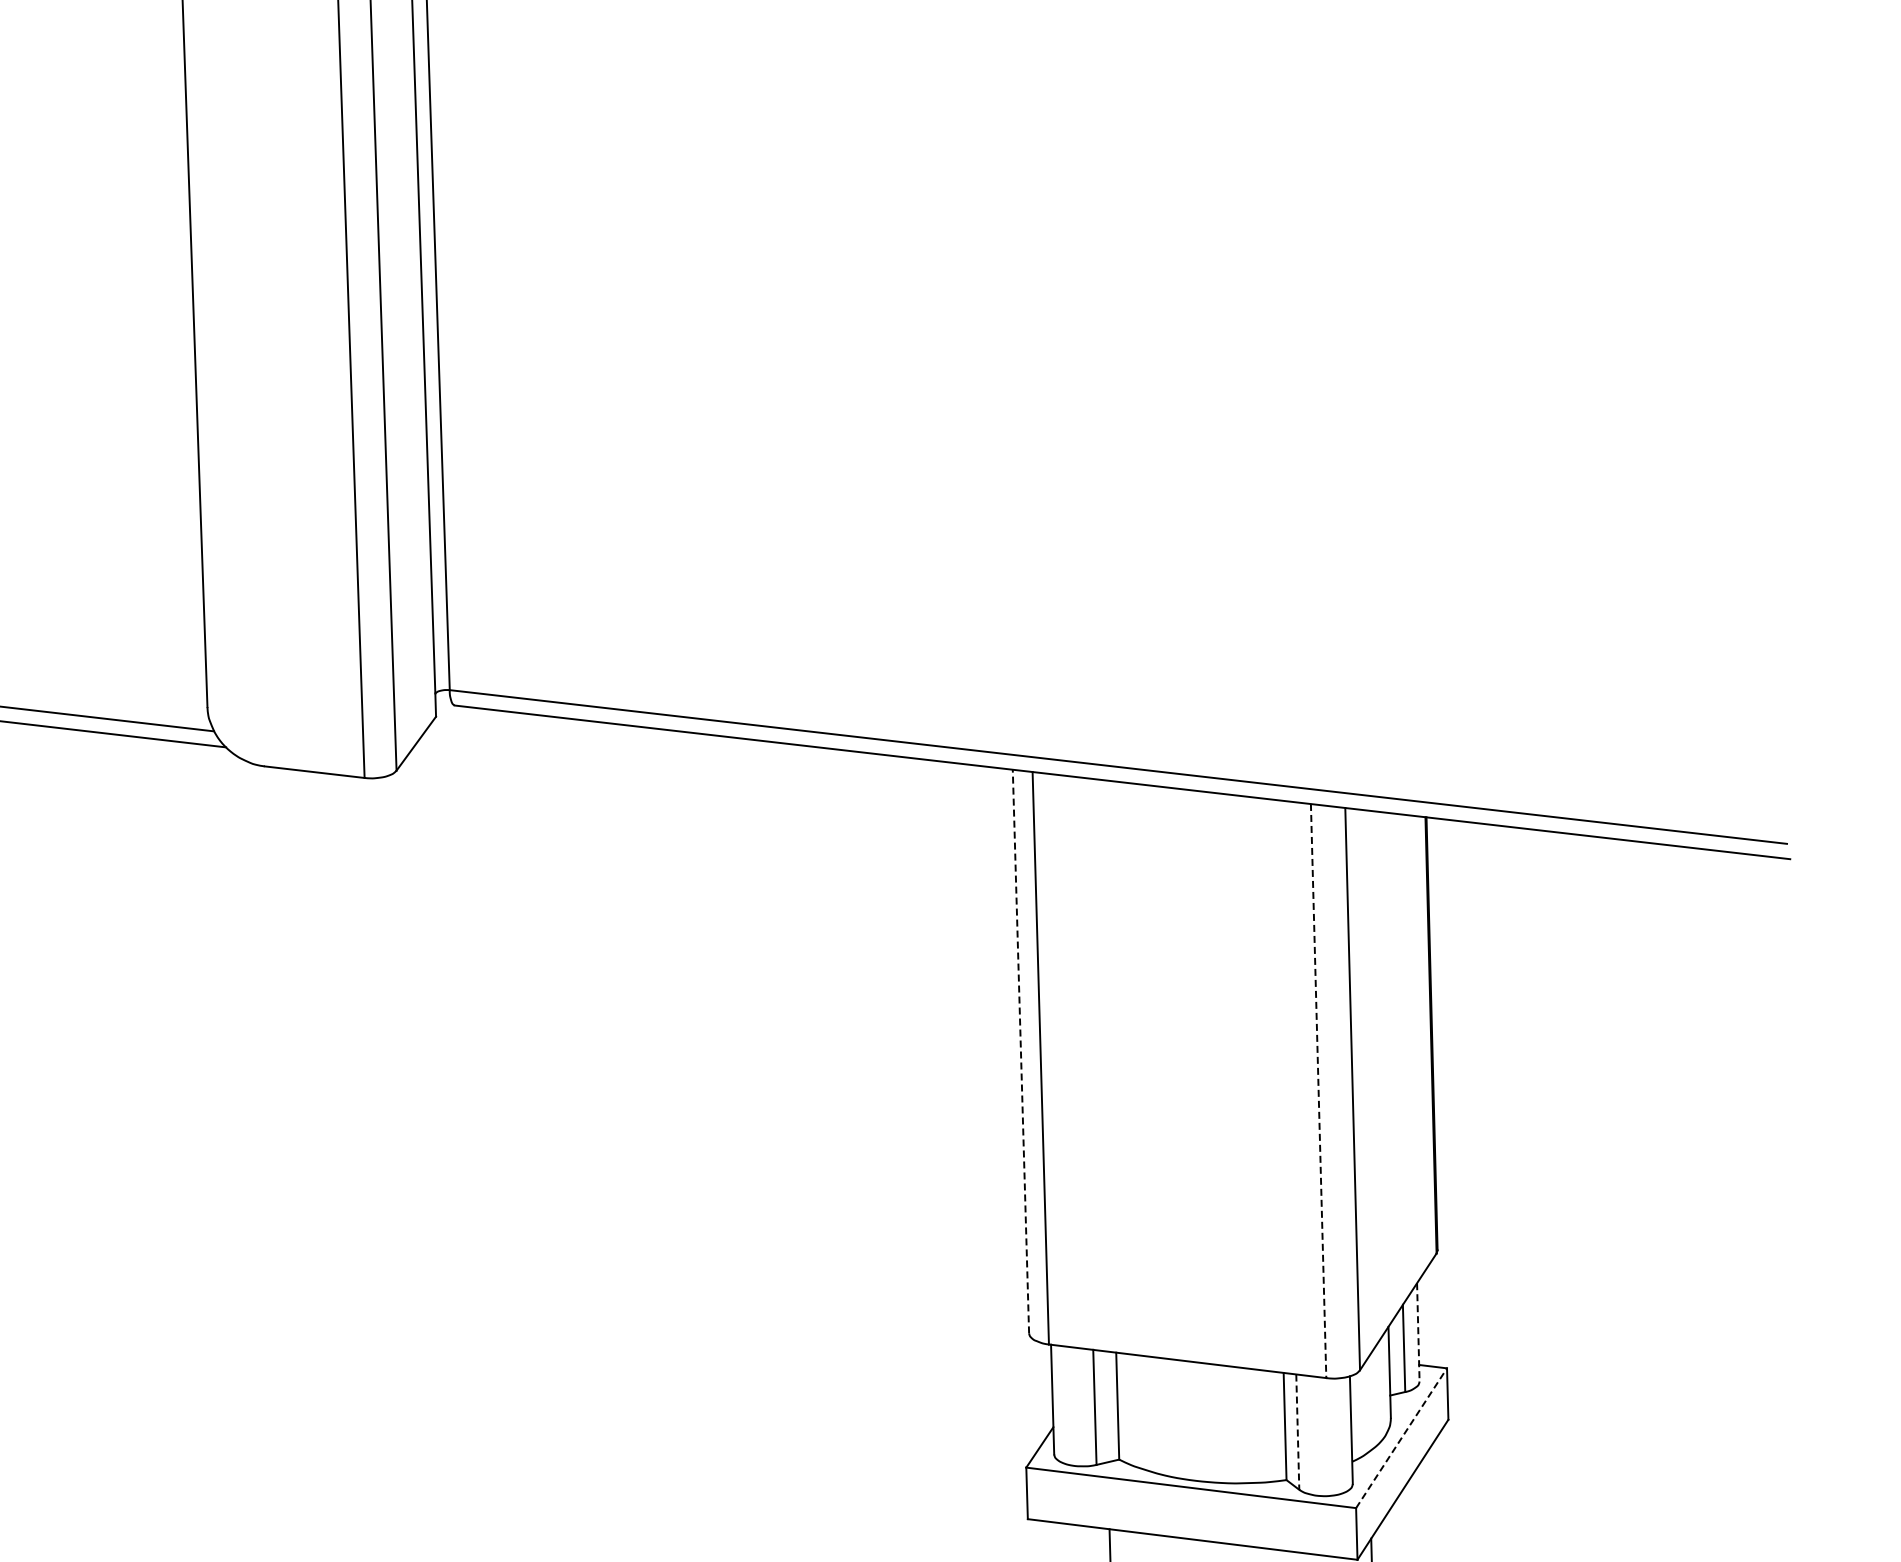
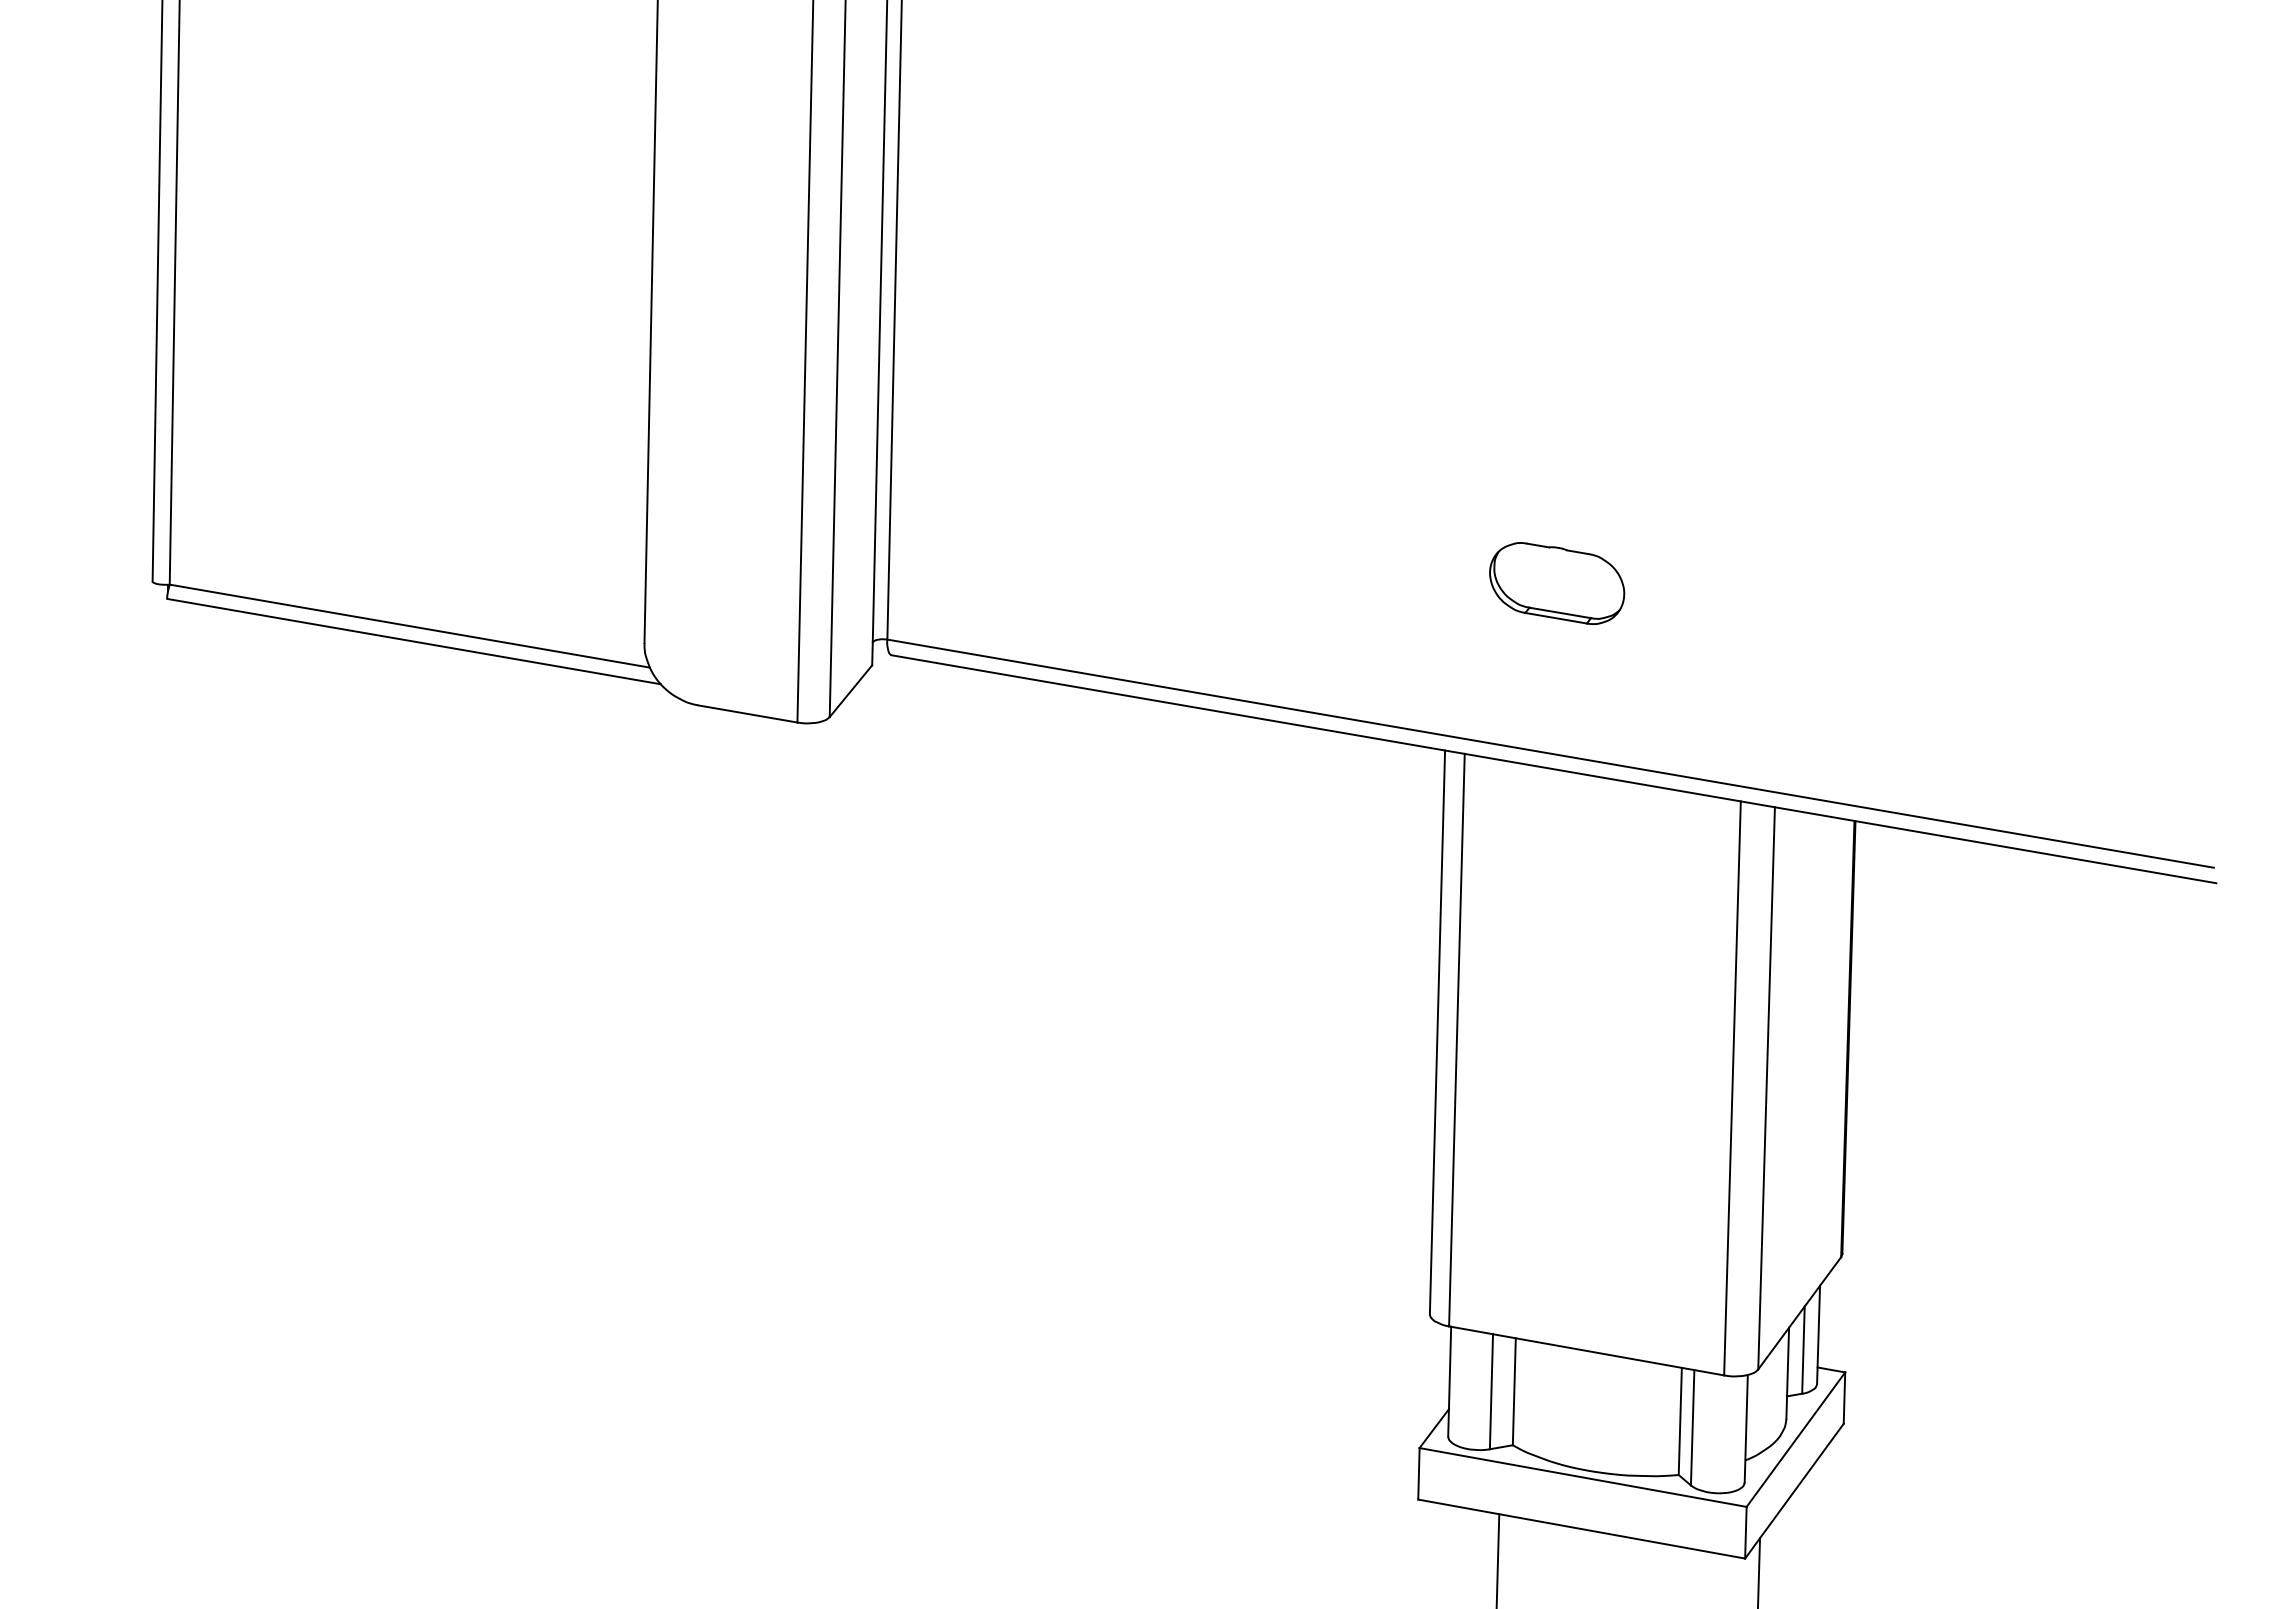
part: (1115, 596) -> (1557, 583), added
line: (1020, 1051) -> (1437, 1032), dashed -> solid
line: (1318, 1091) -> (1732, 1088), dashed -> solid
line: (1418, 1332) -> (1818, 1335), dashed -> solid
line: (1297, 1431) -> (1692, 1427), dashed -> solid
line: (1402, 1438) -> (1796, 1439), dashed -> solid

